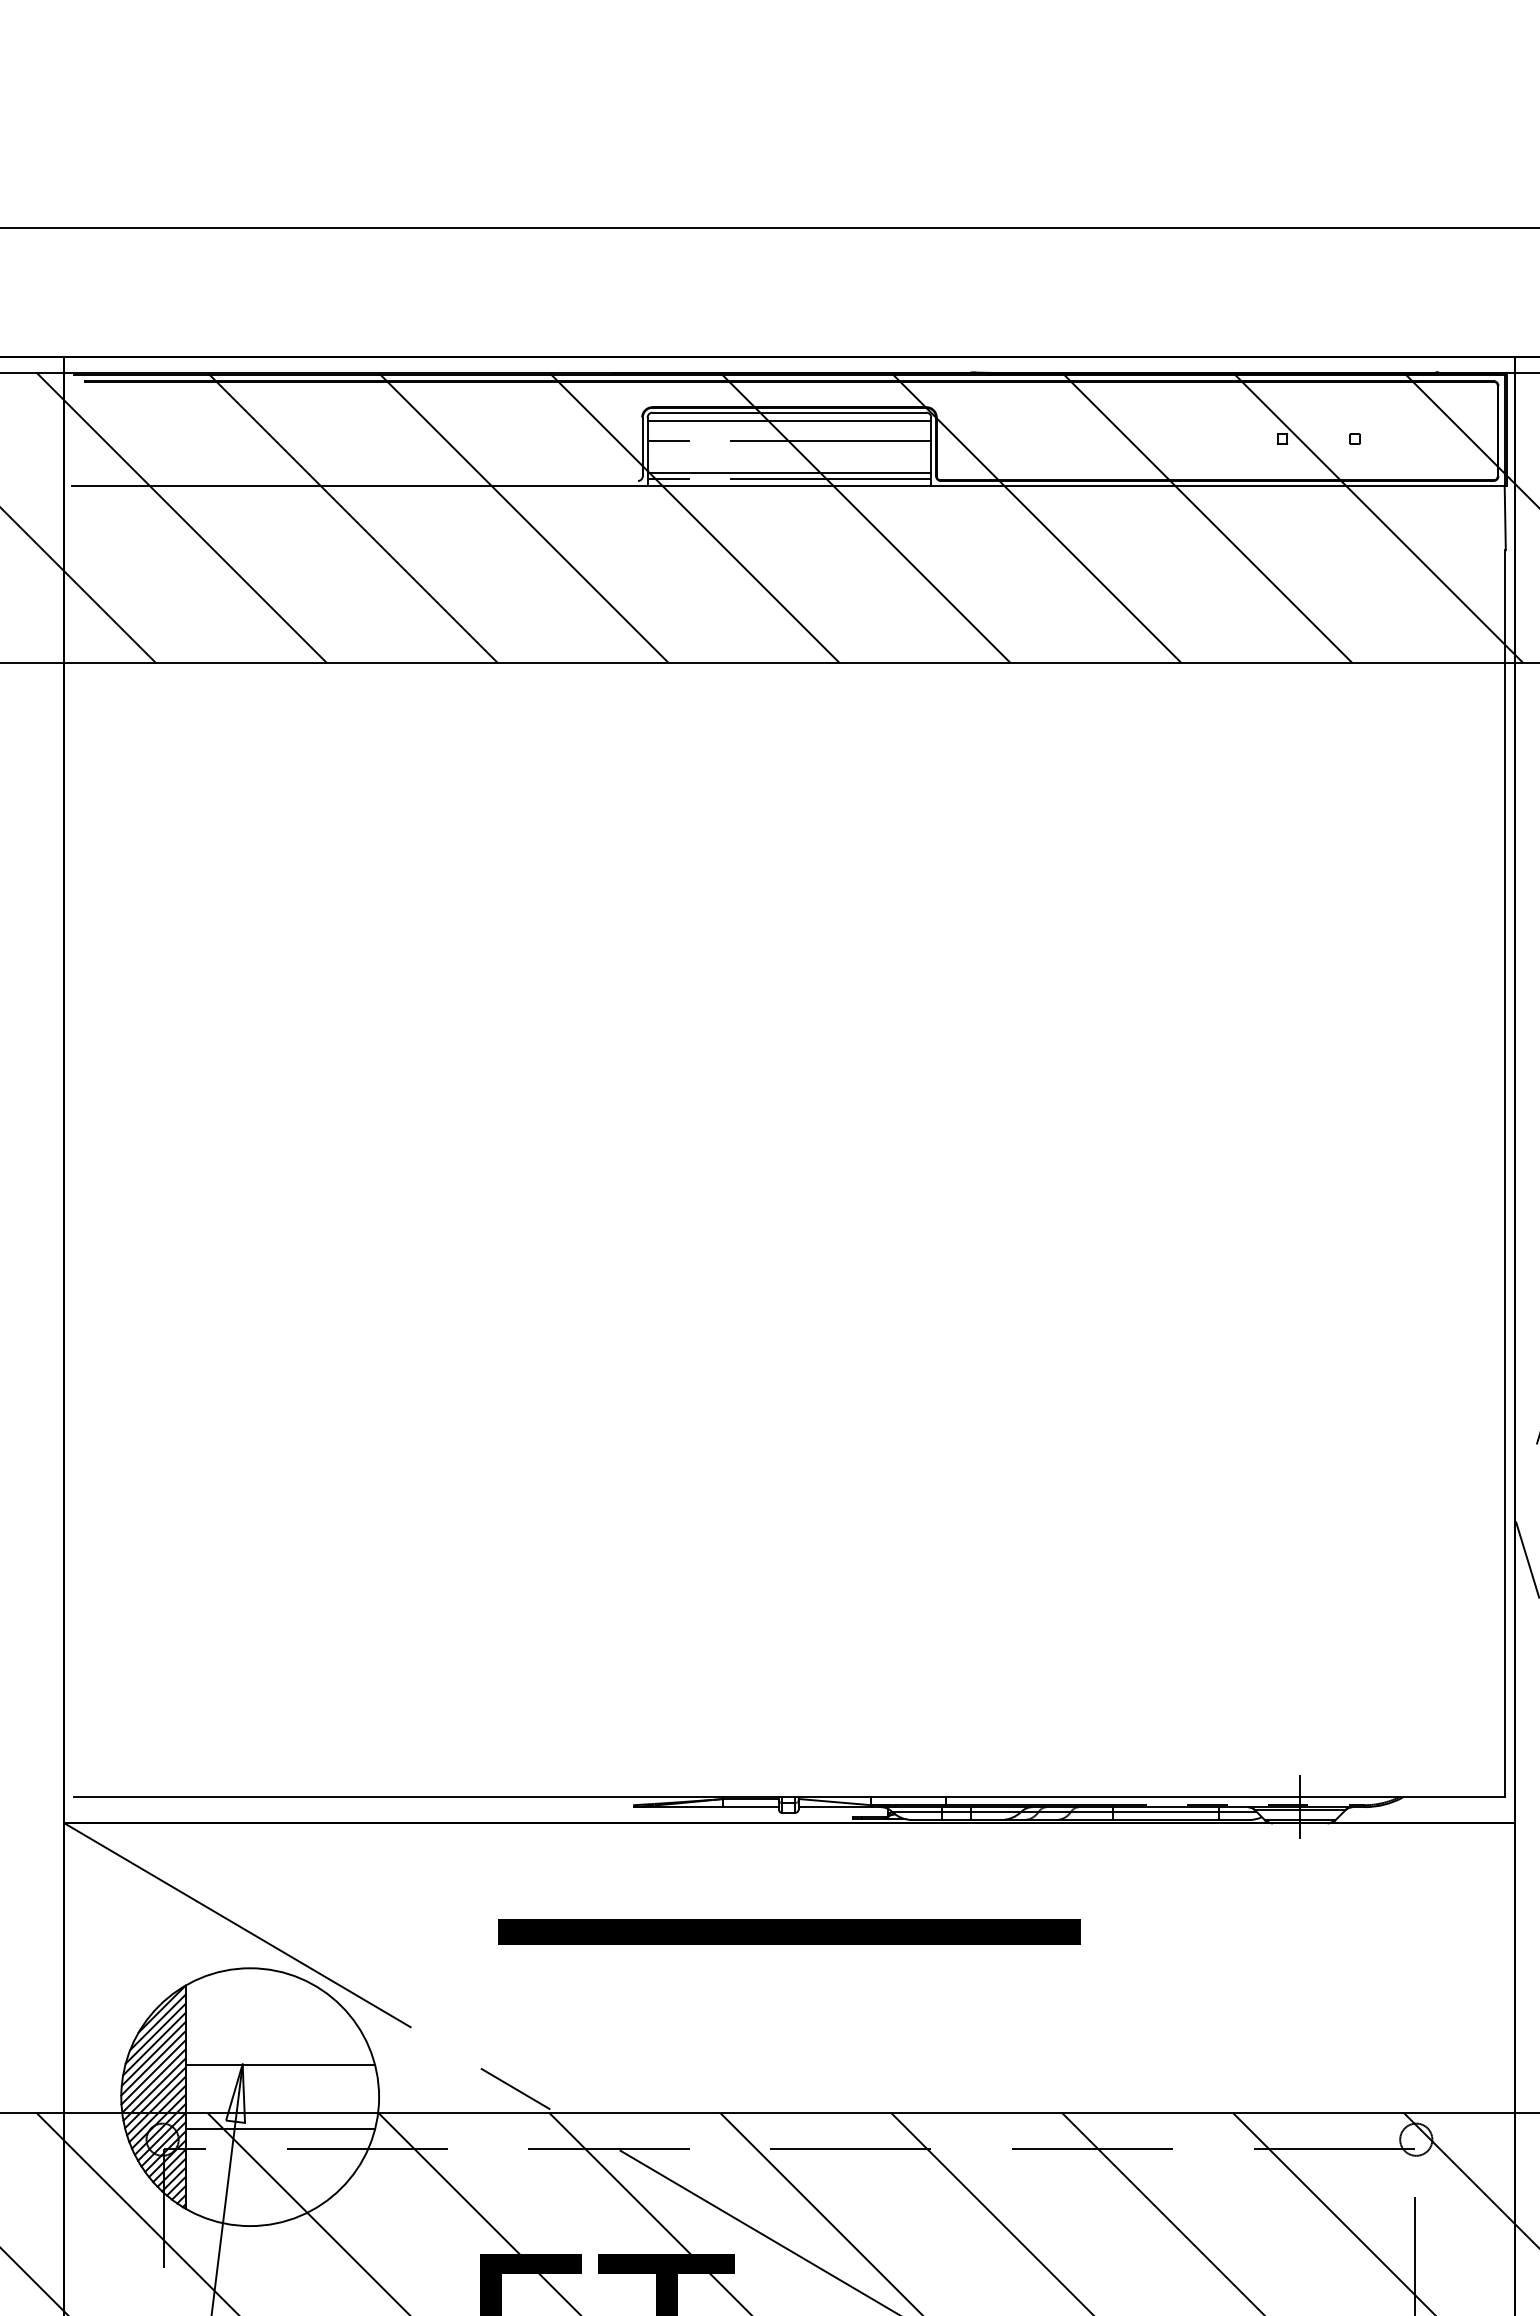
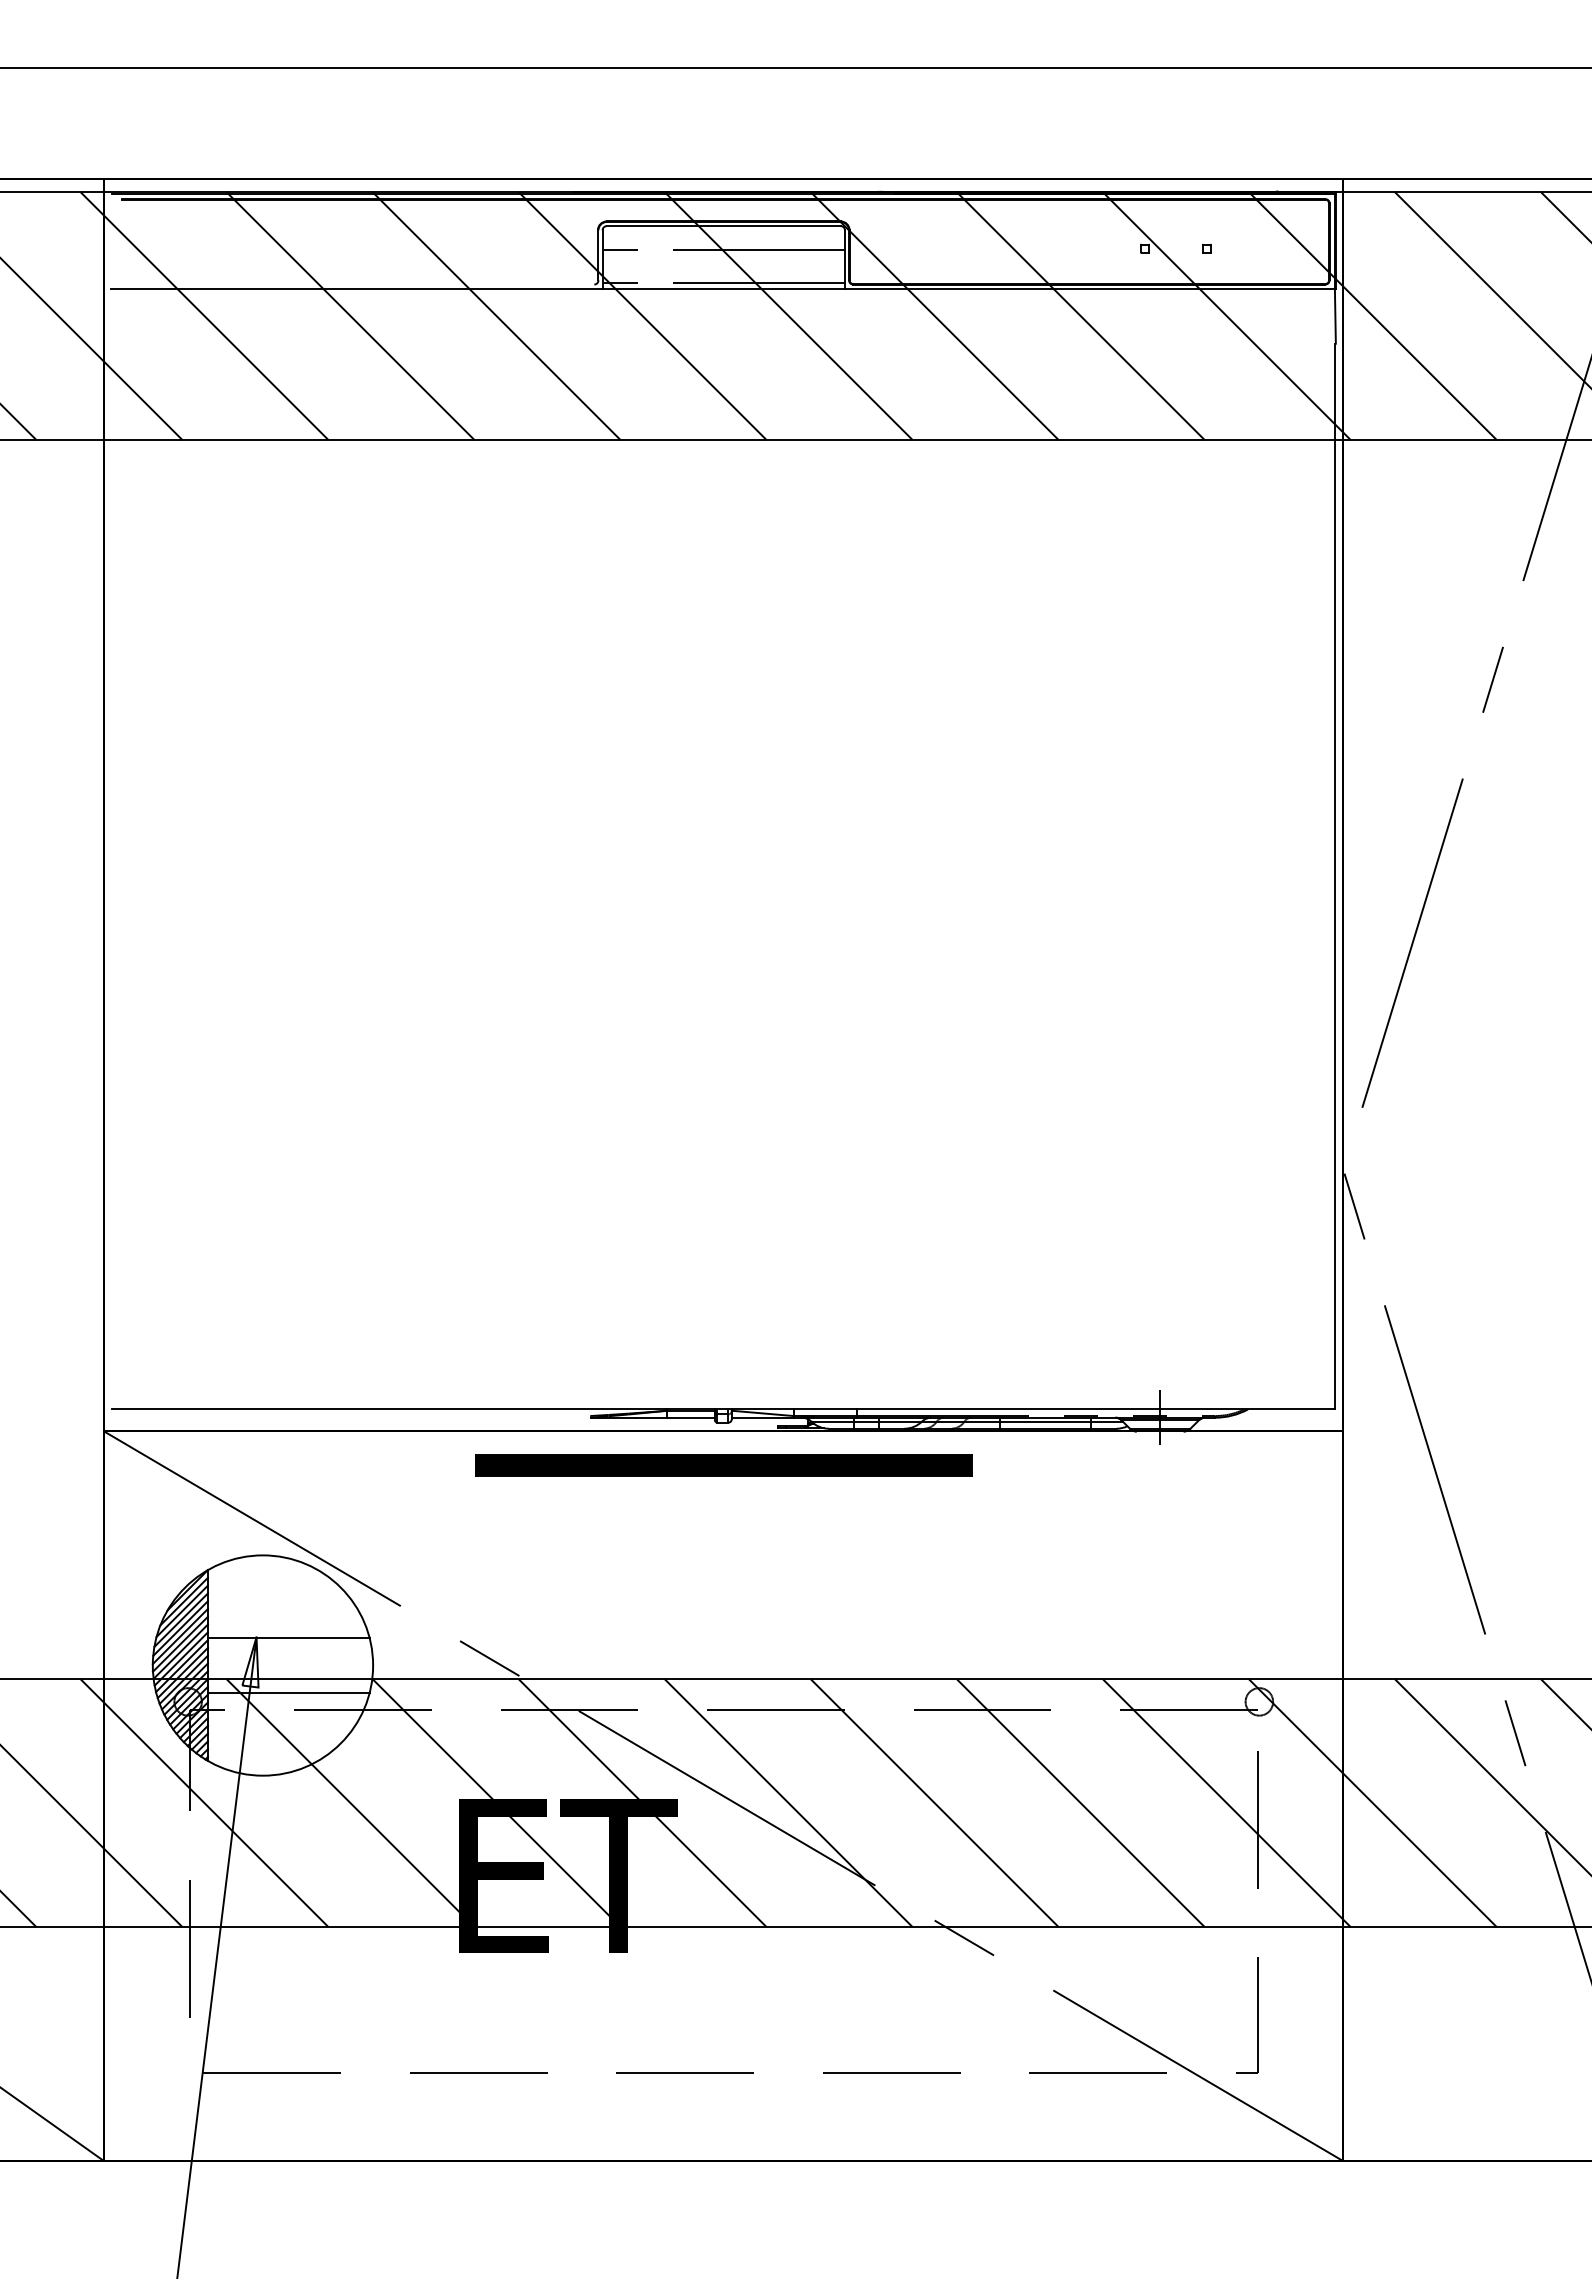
line: (789, 421) -> (723, 233), removed
line: (789, 472) -> (723, 277), removed
part: (789, 1932) -> (723, 1465), moved

